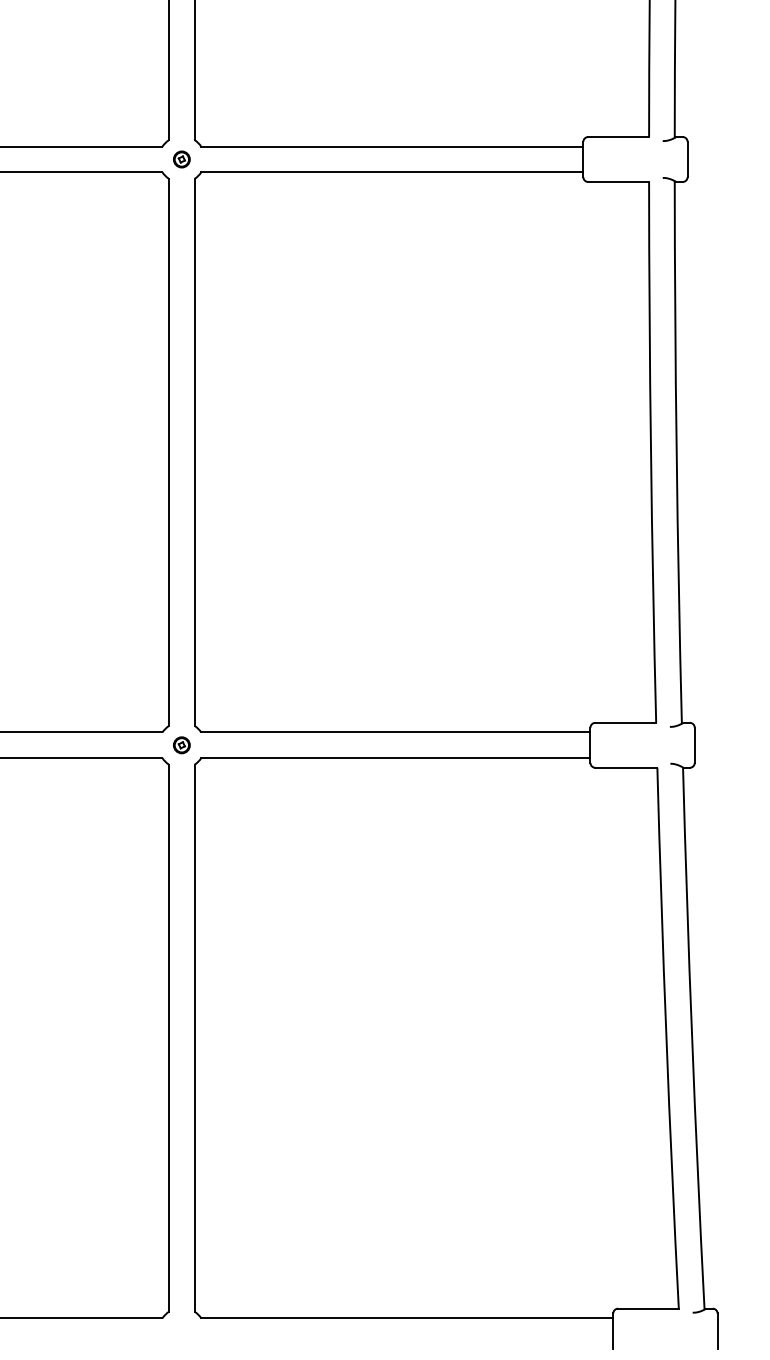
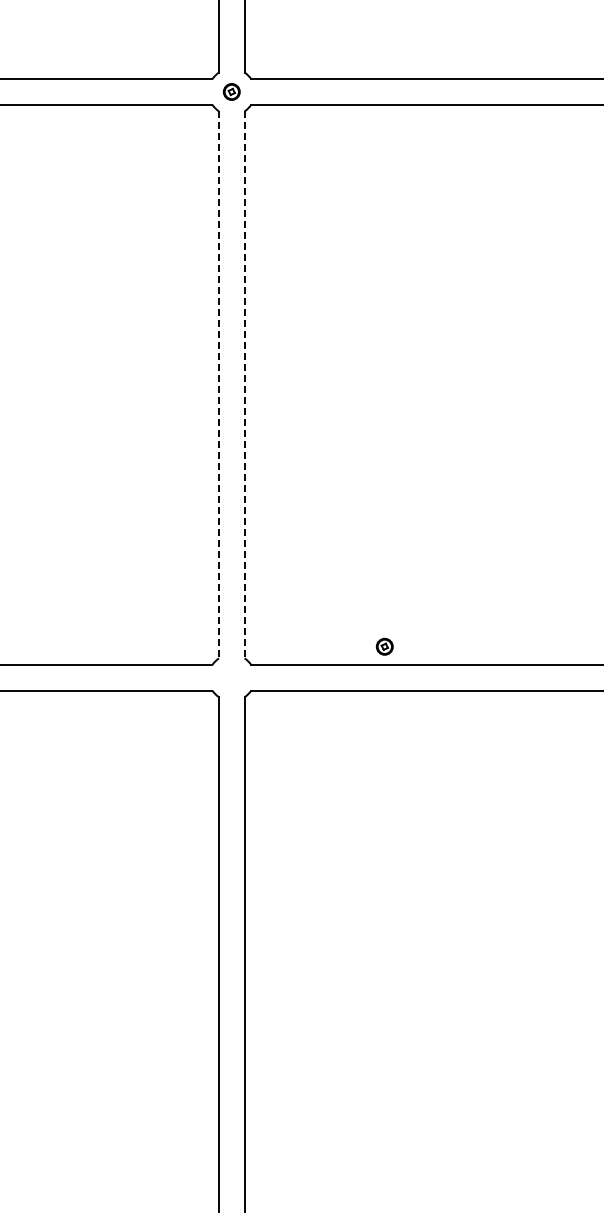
line: (169, 452) -> (219, 384), solid -> dashed
line: (194, 452) -> (244, 384), solid -> dashed
part: (181, 745) -> (384, 646), moved

